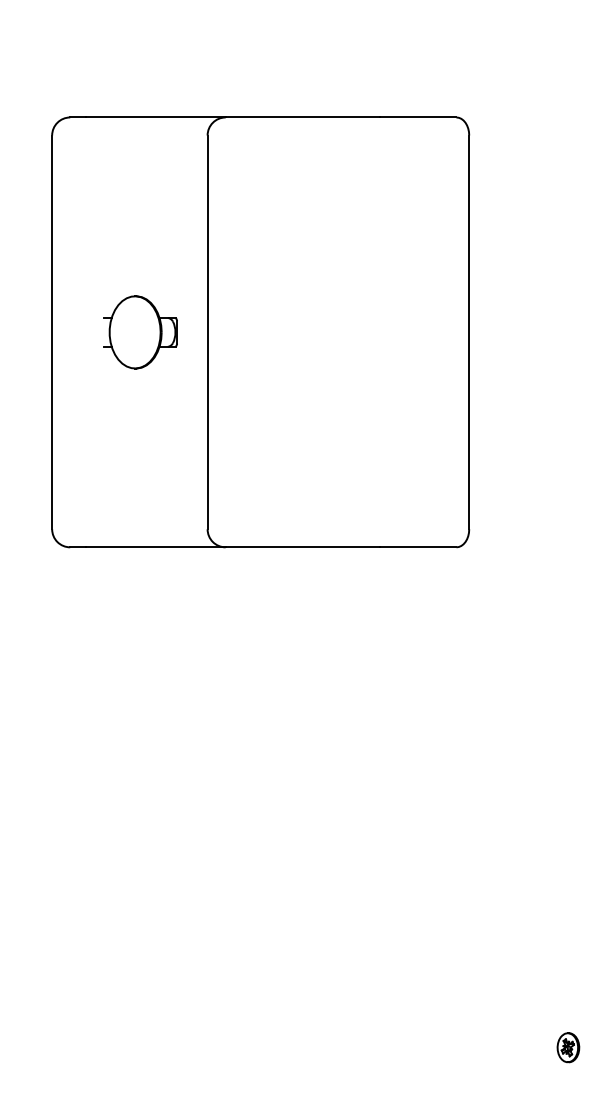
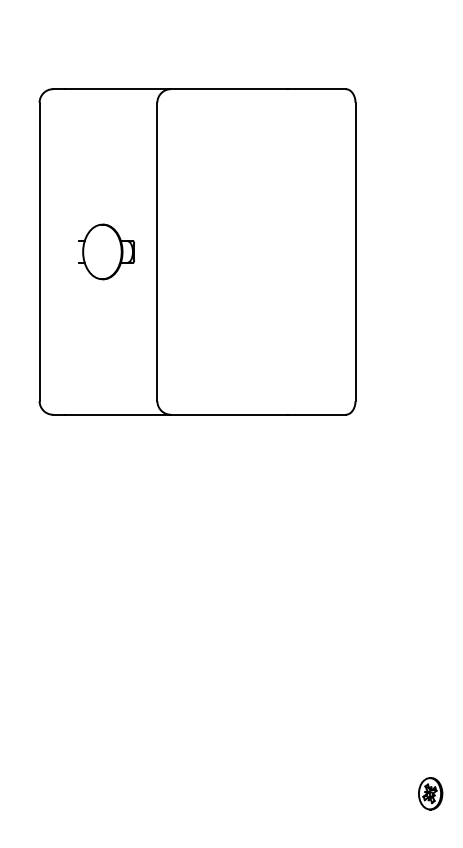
part: (568, 1047) -> (430, 793), size x1.43

